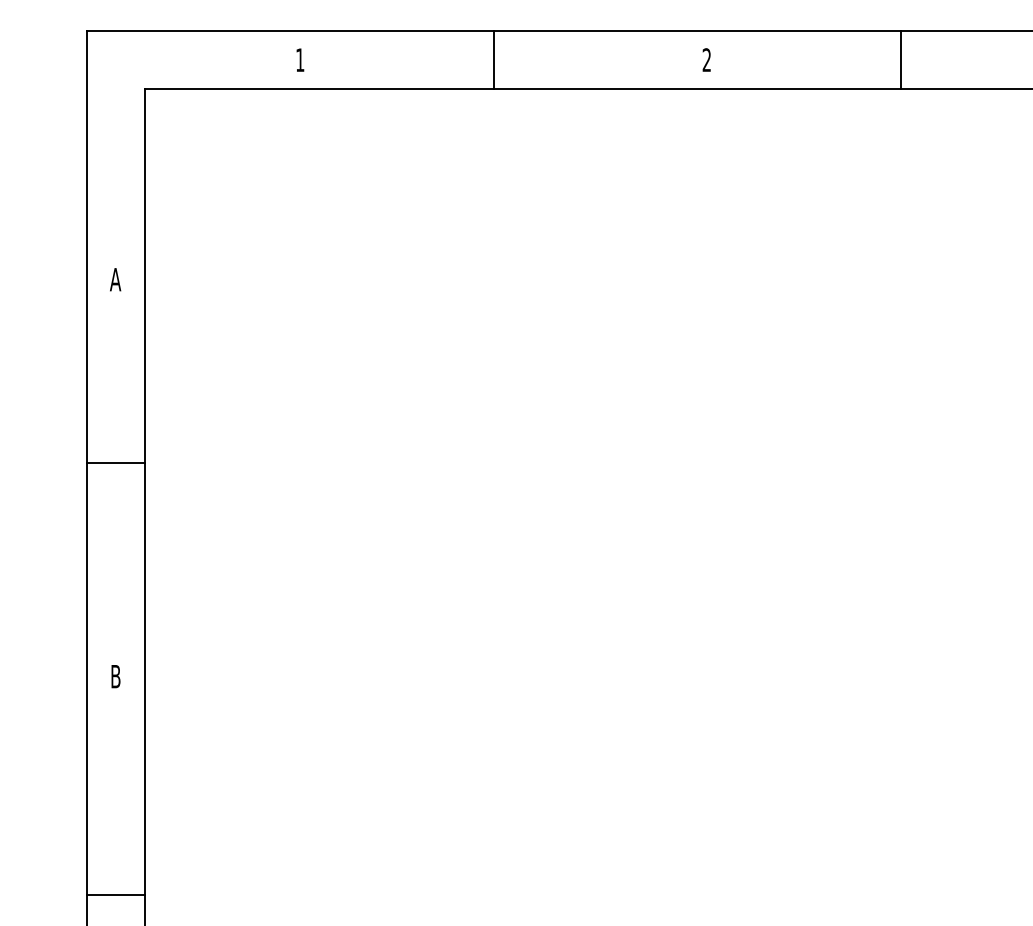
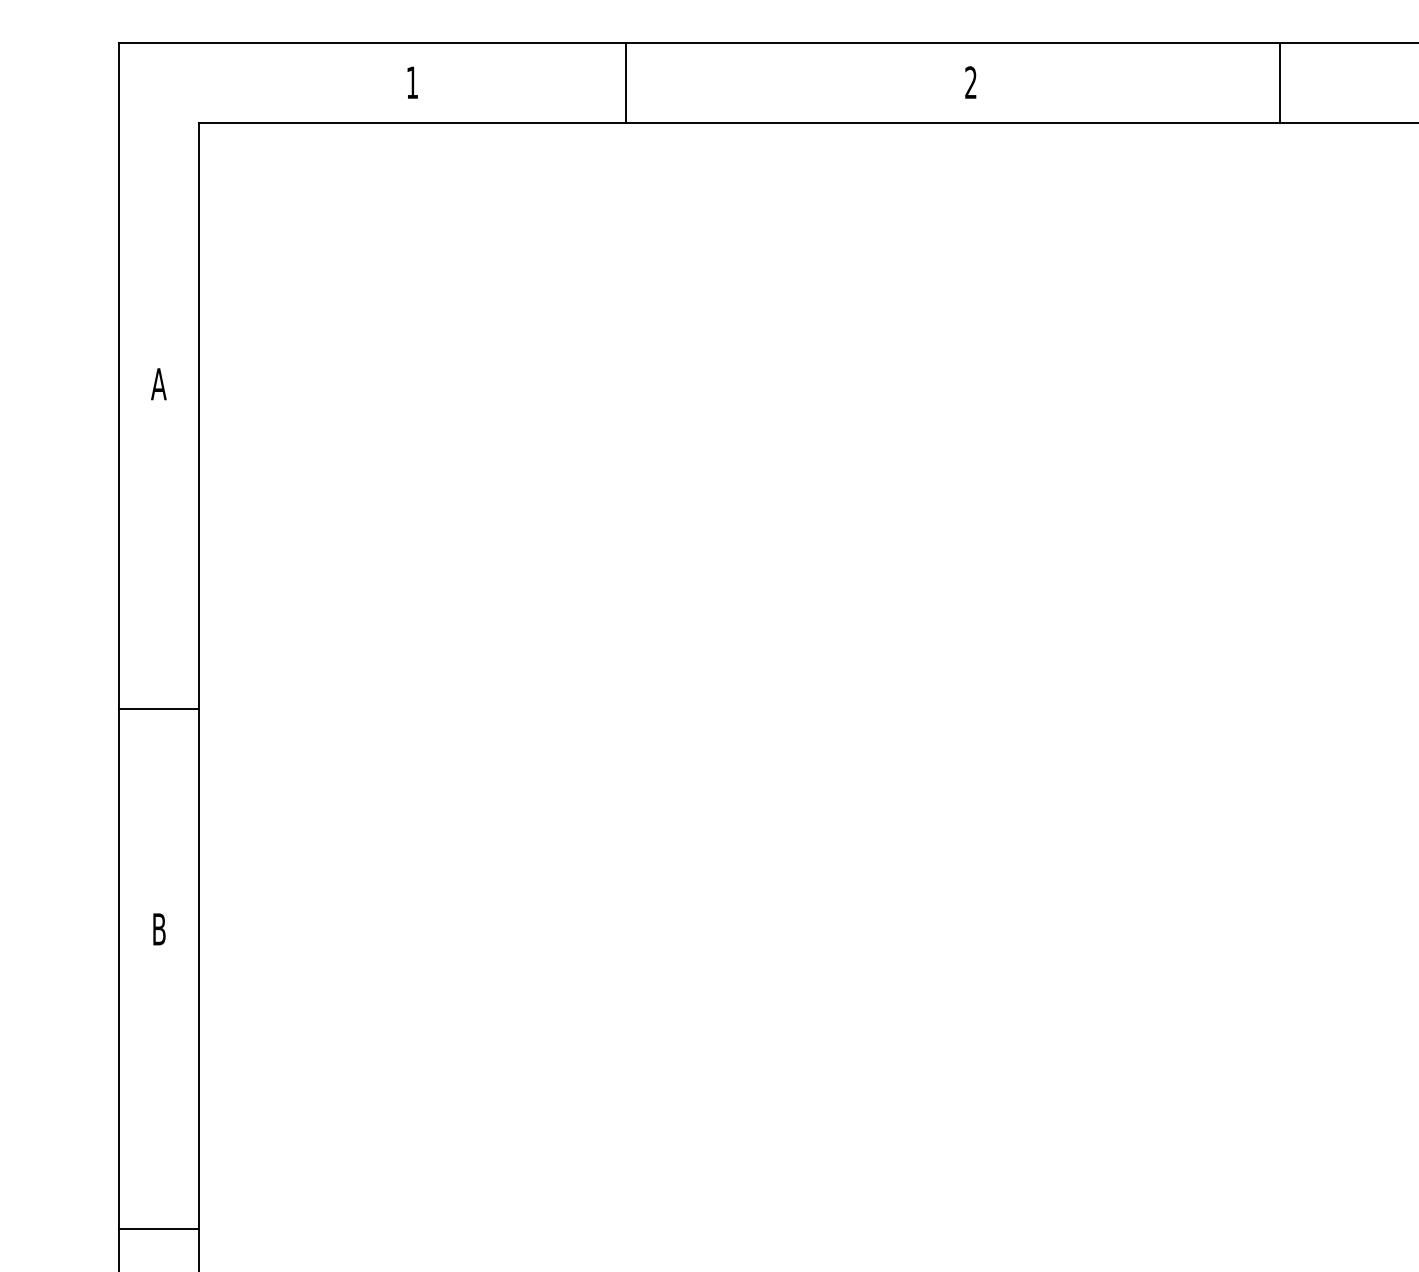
line: (493, 60) -> (625, 83), moved
line: (900, 60) -> (1279, 83), moved
line: (115, 462) -> (158, 708), moved

